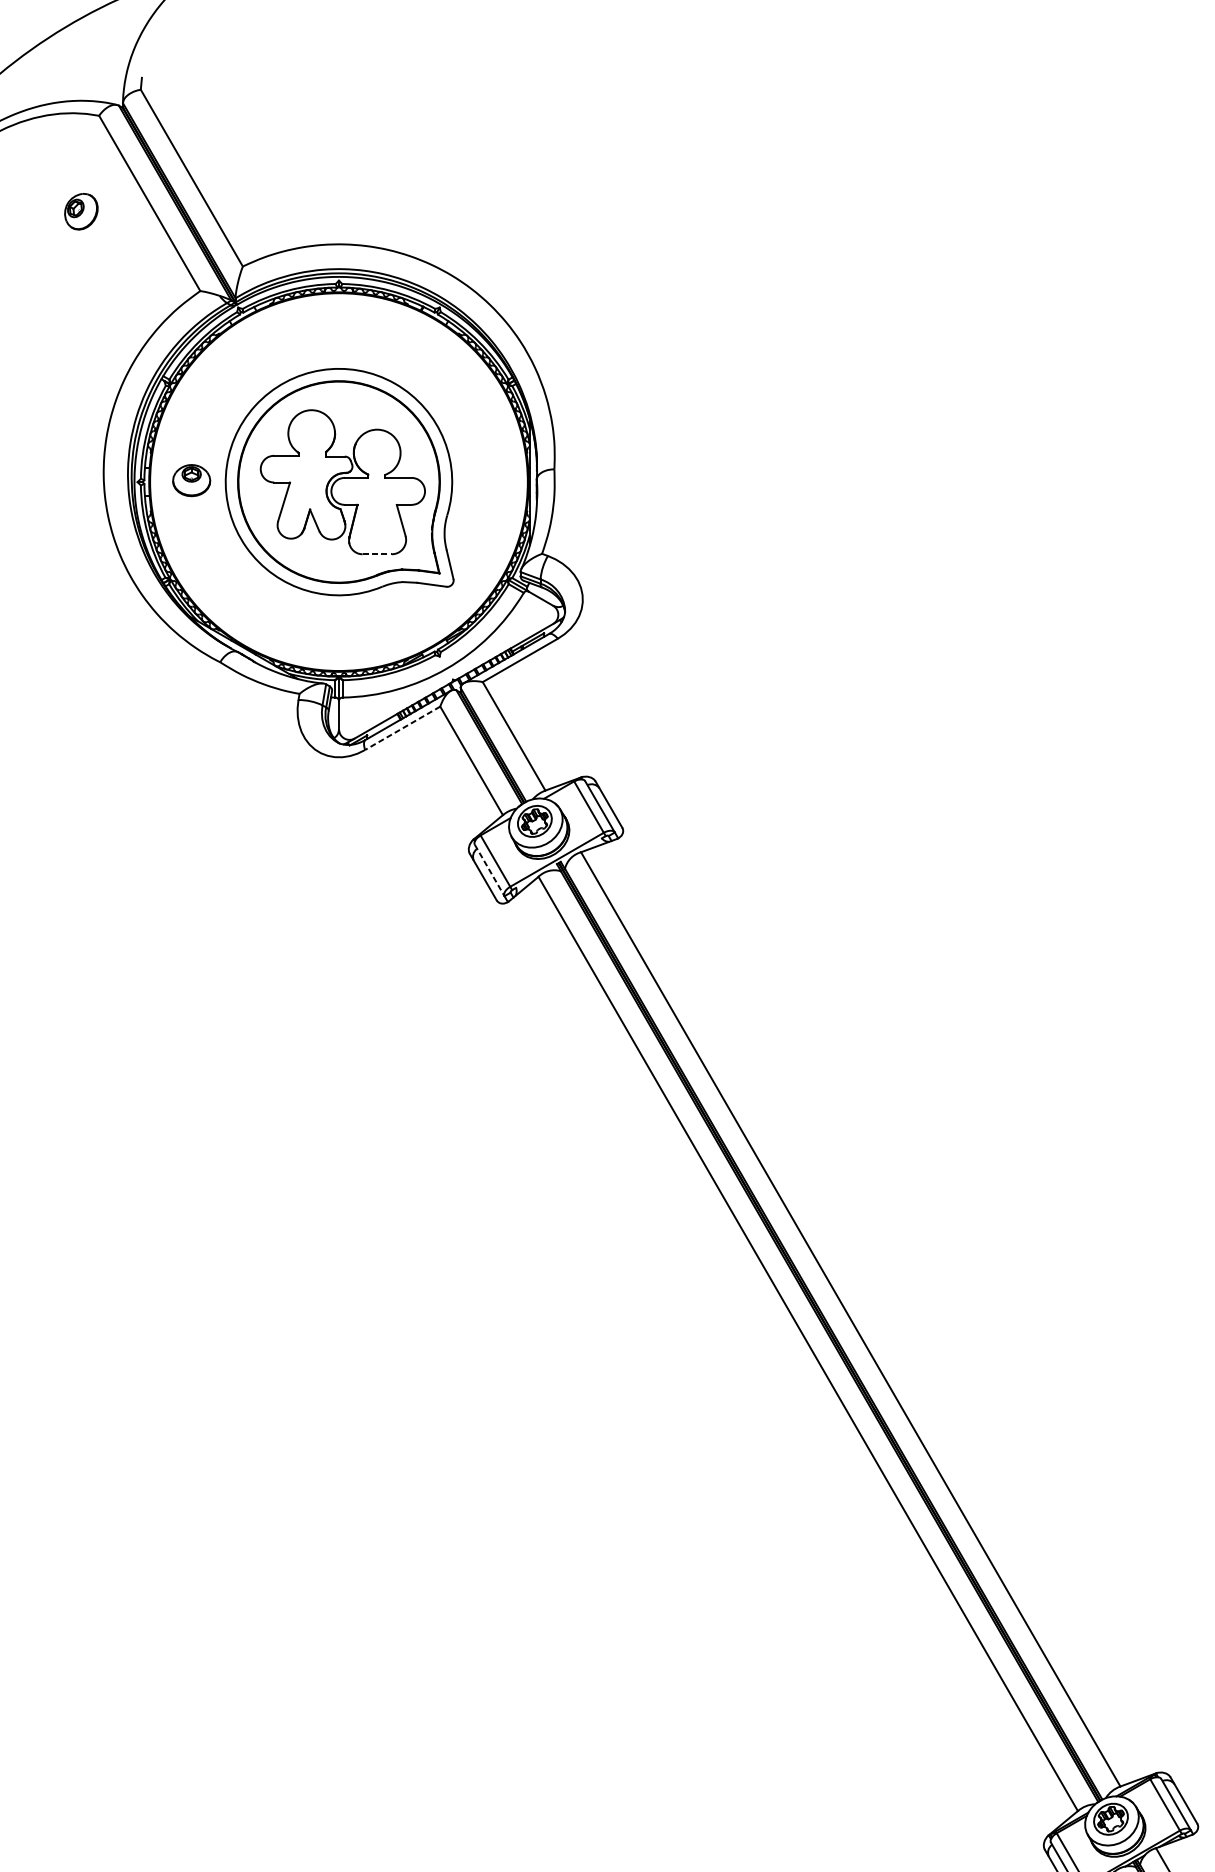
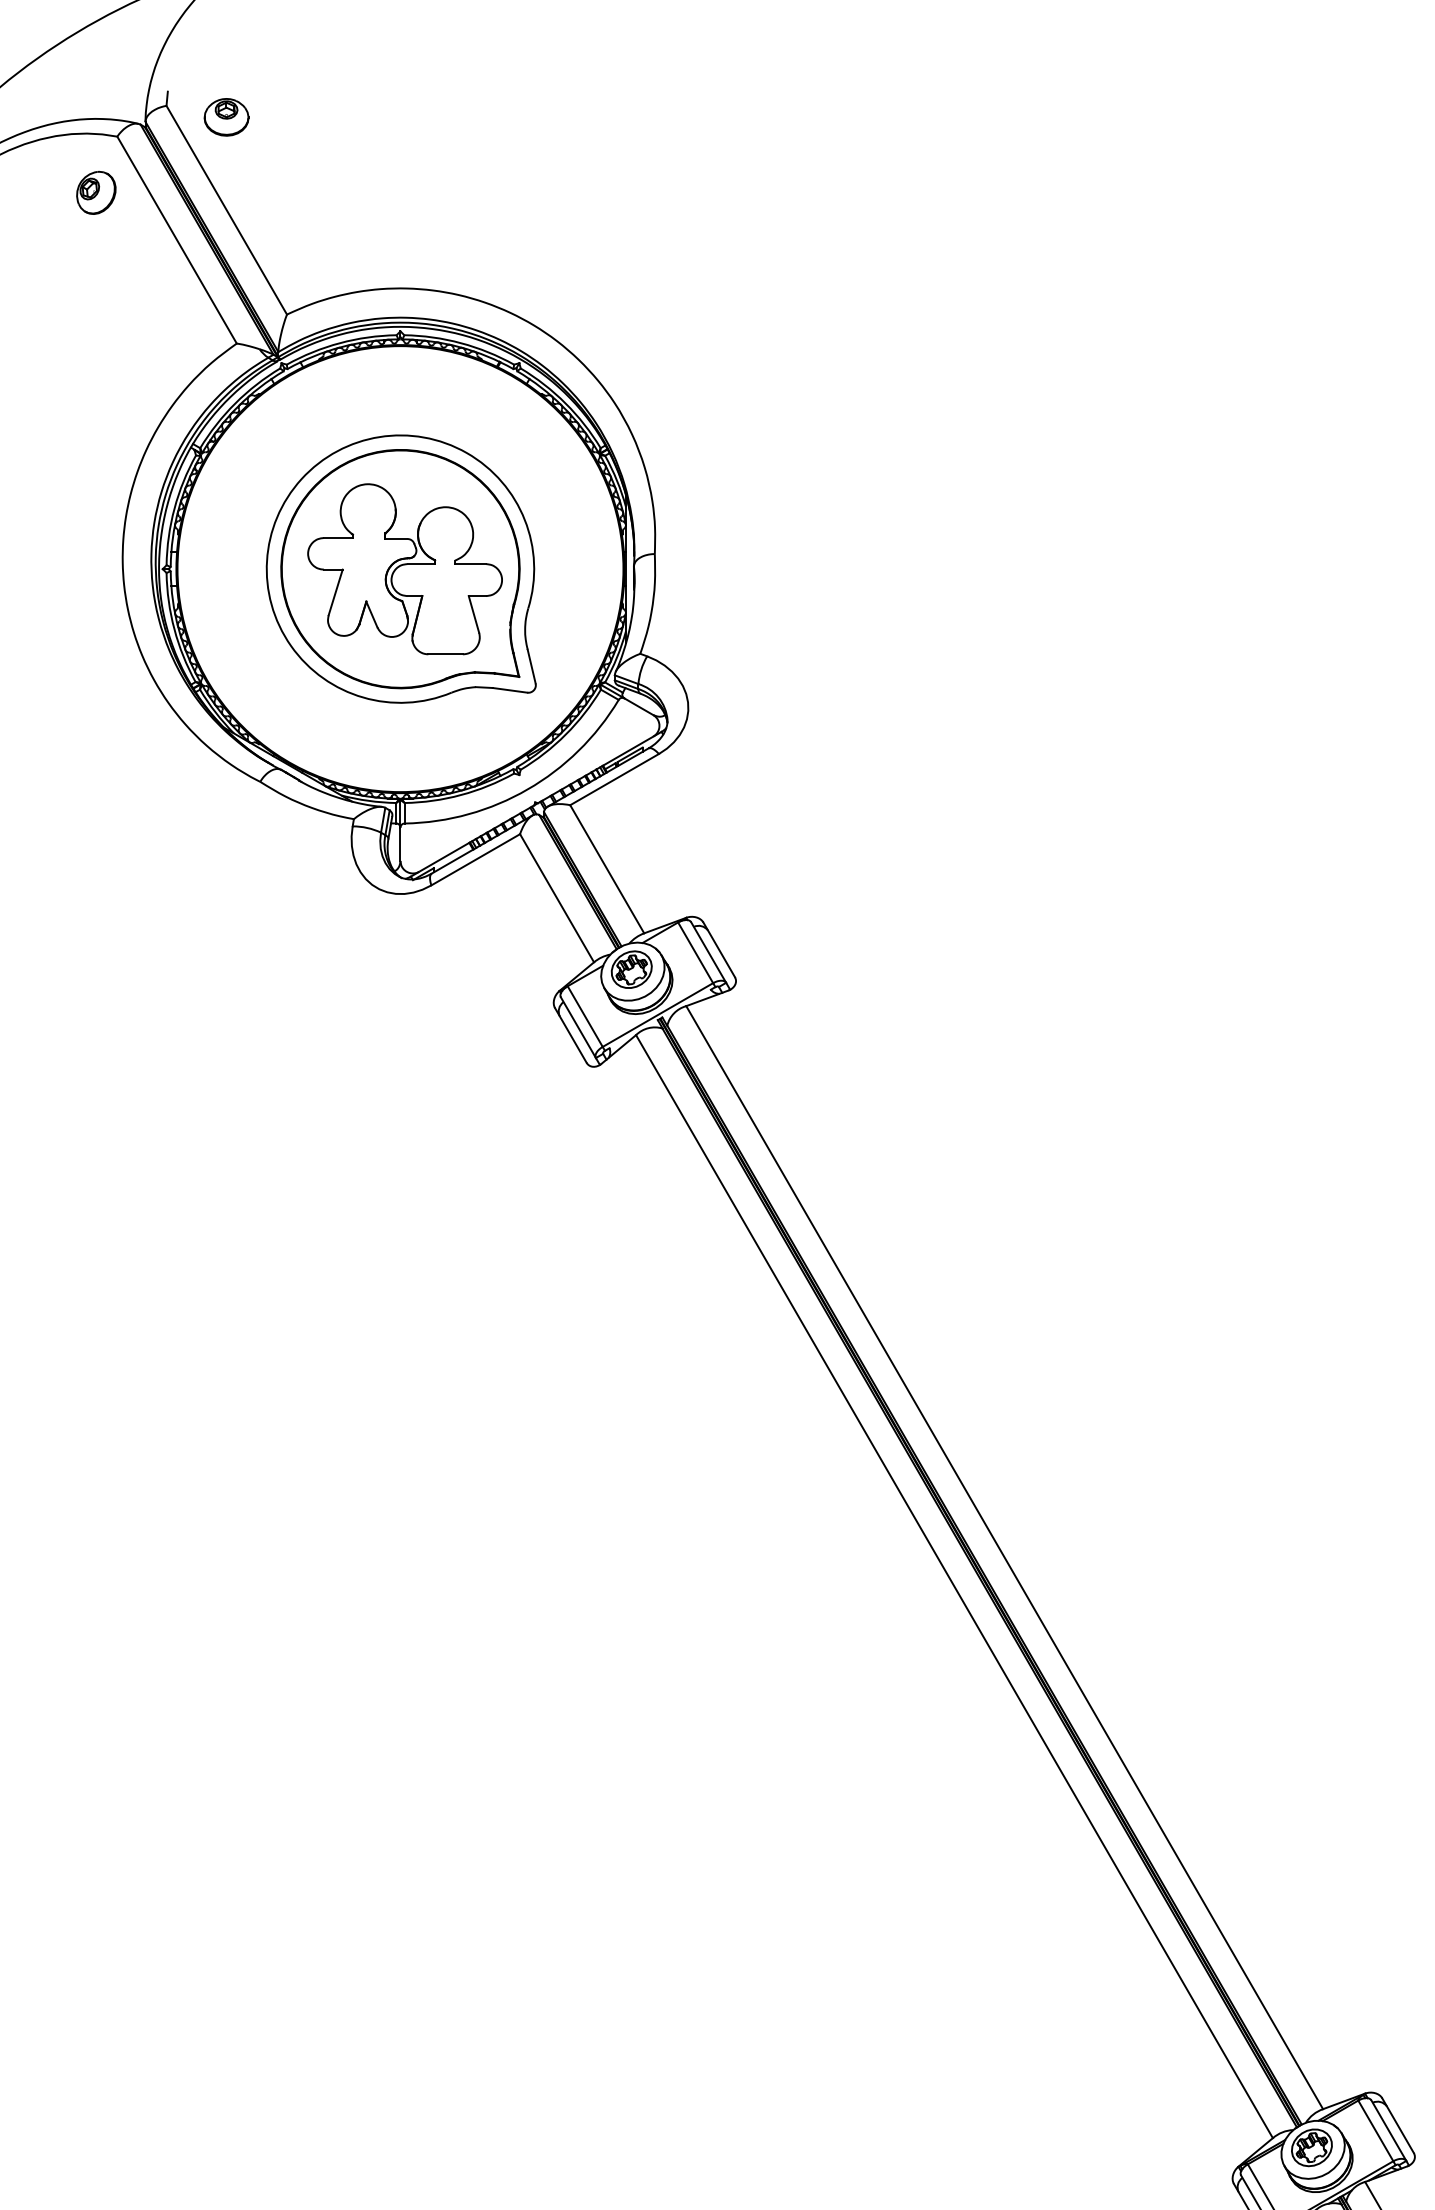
part: (81, 211) -> (96, 192), moved
part: (191, 480) -> (226, 117), moved
line: (377, 554) -> (446, 654), dashed -> solid
line: (402, 728) -> (475, 860), dashed -> solid
line: (489, 871) -> (578, 1028), dashed -> solid

